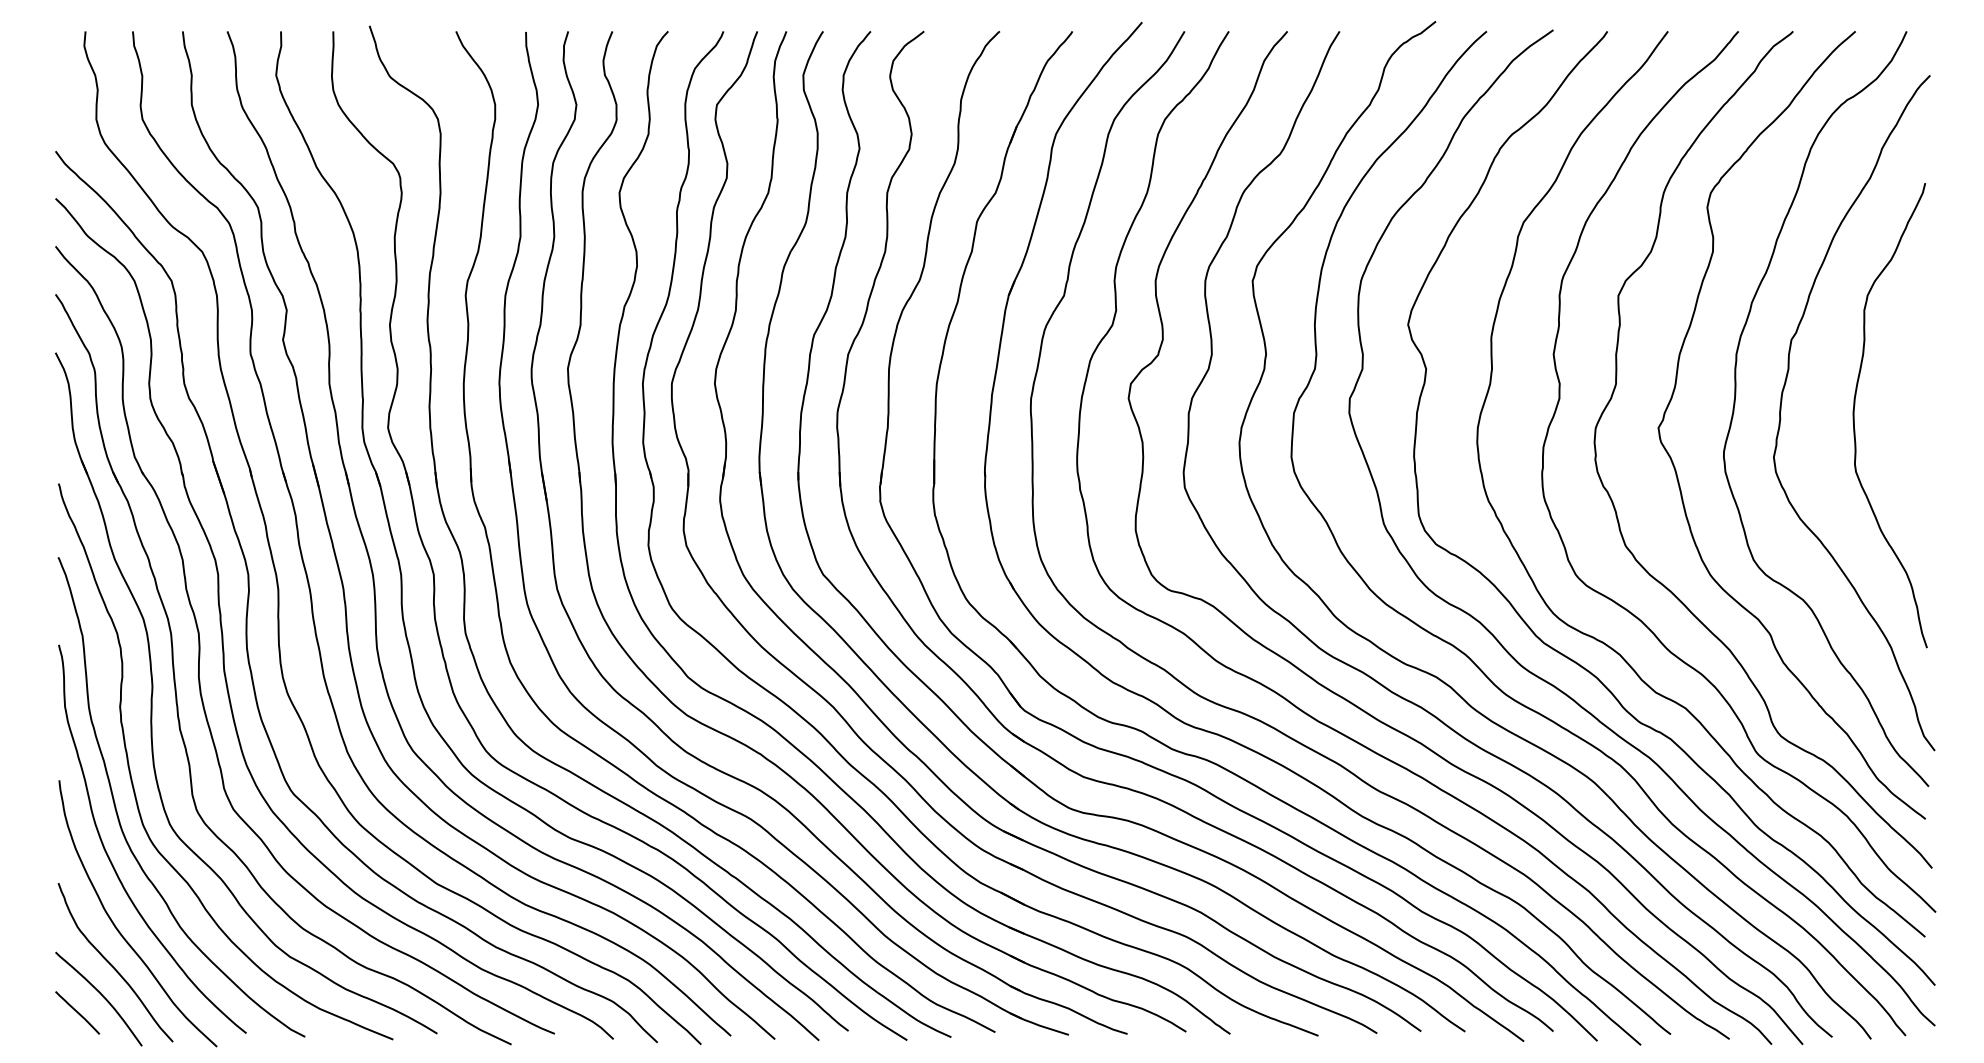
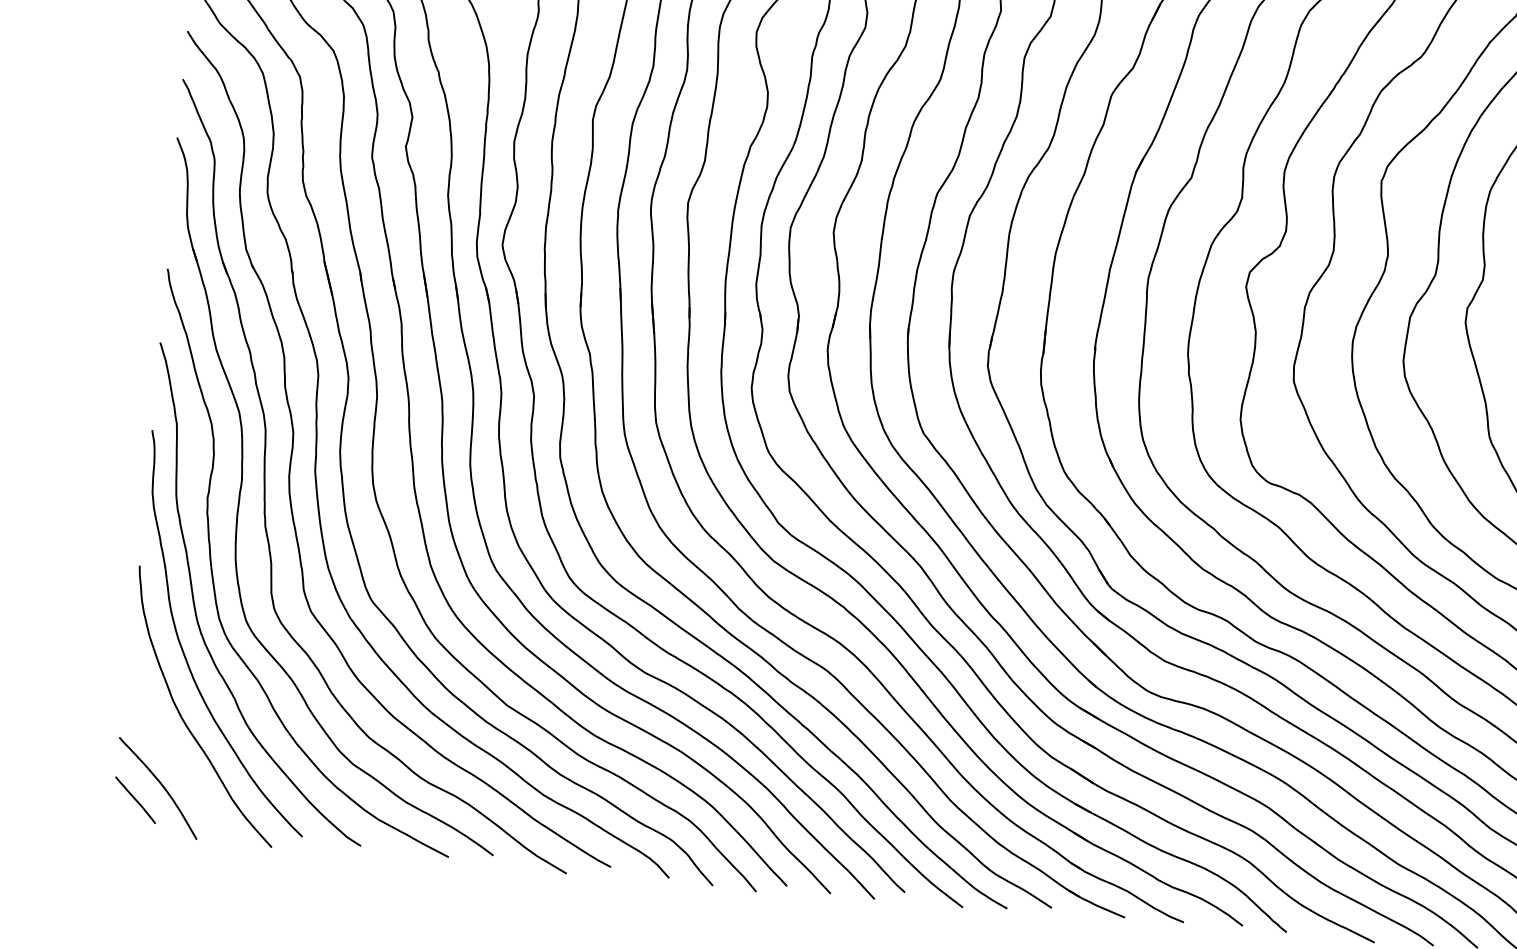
curve: (111, 963) -> (174, 753), removed

